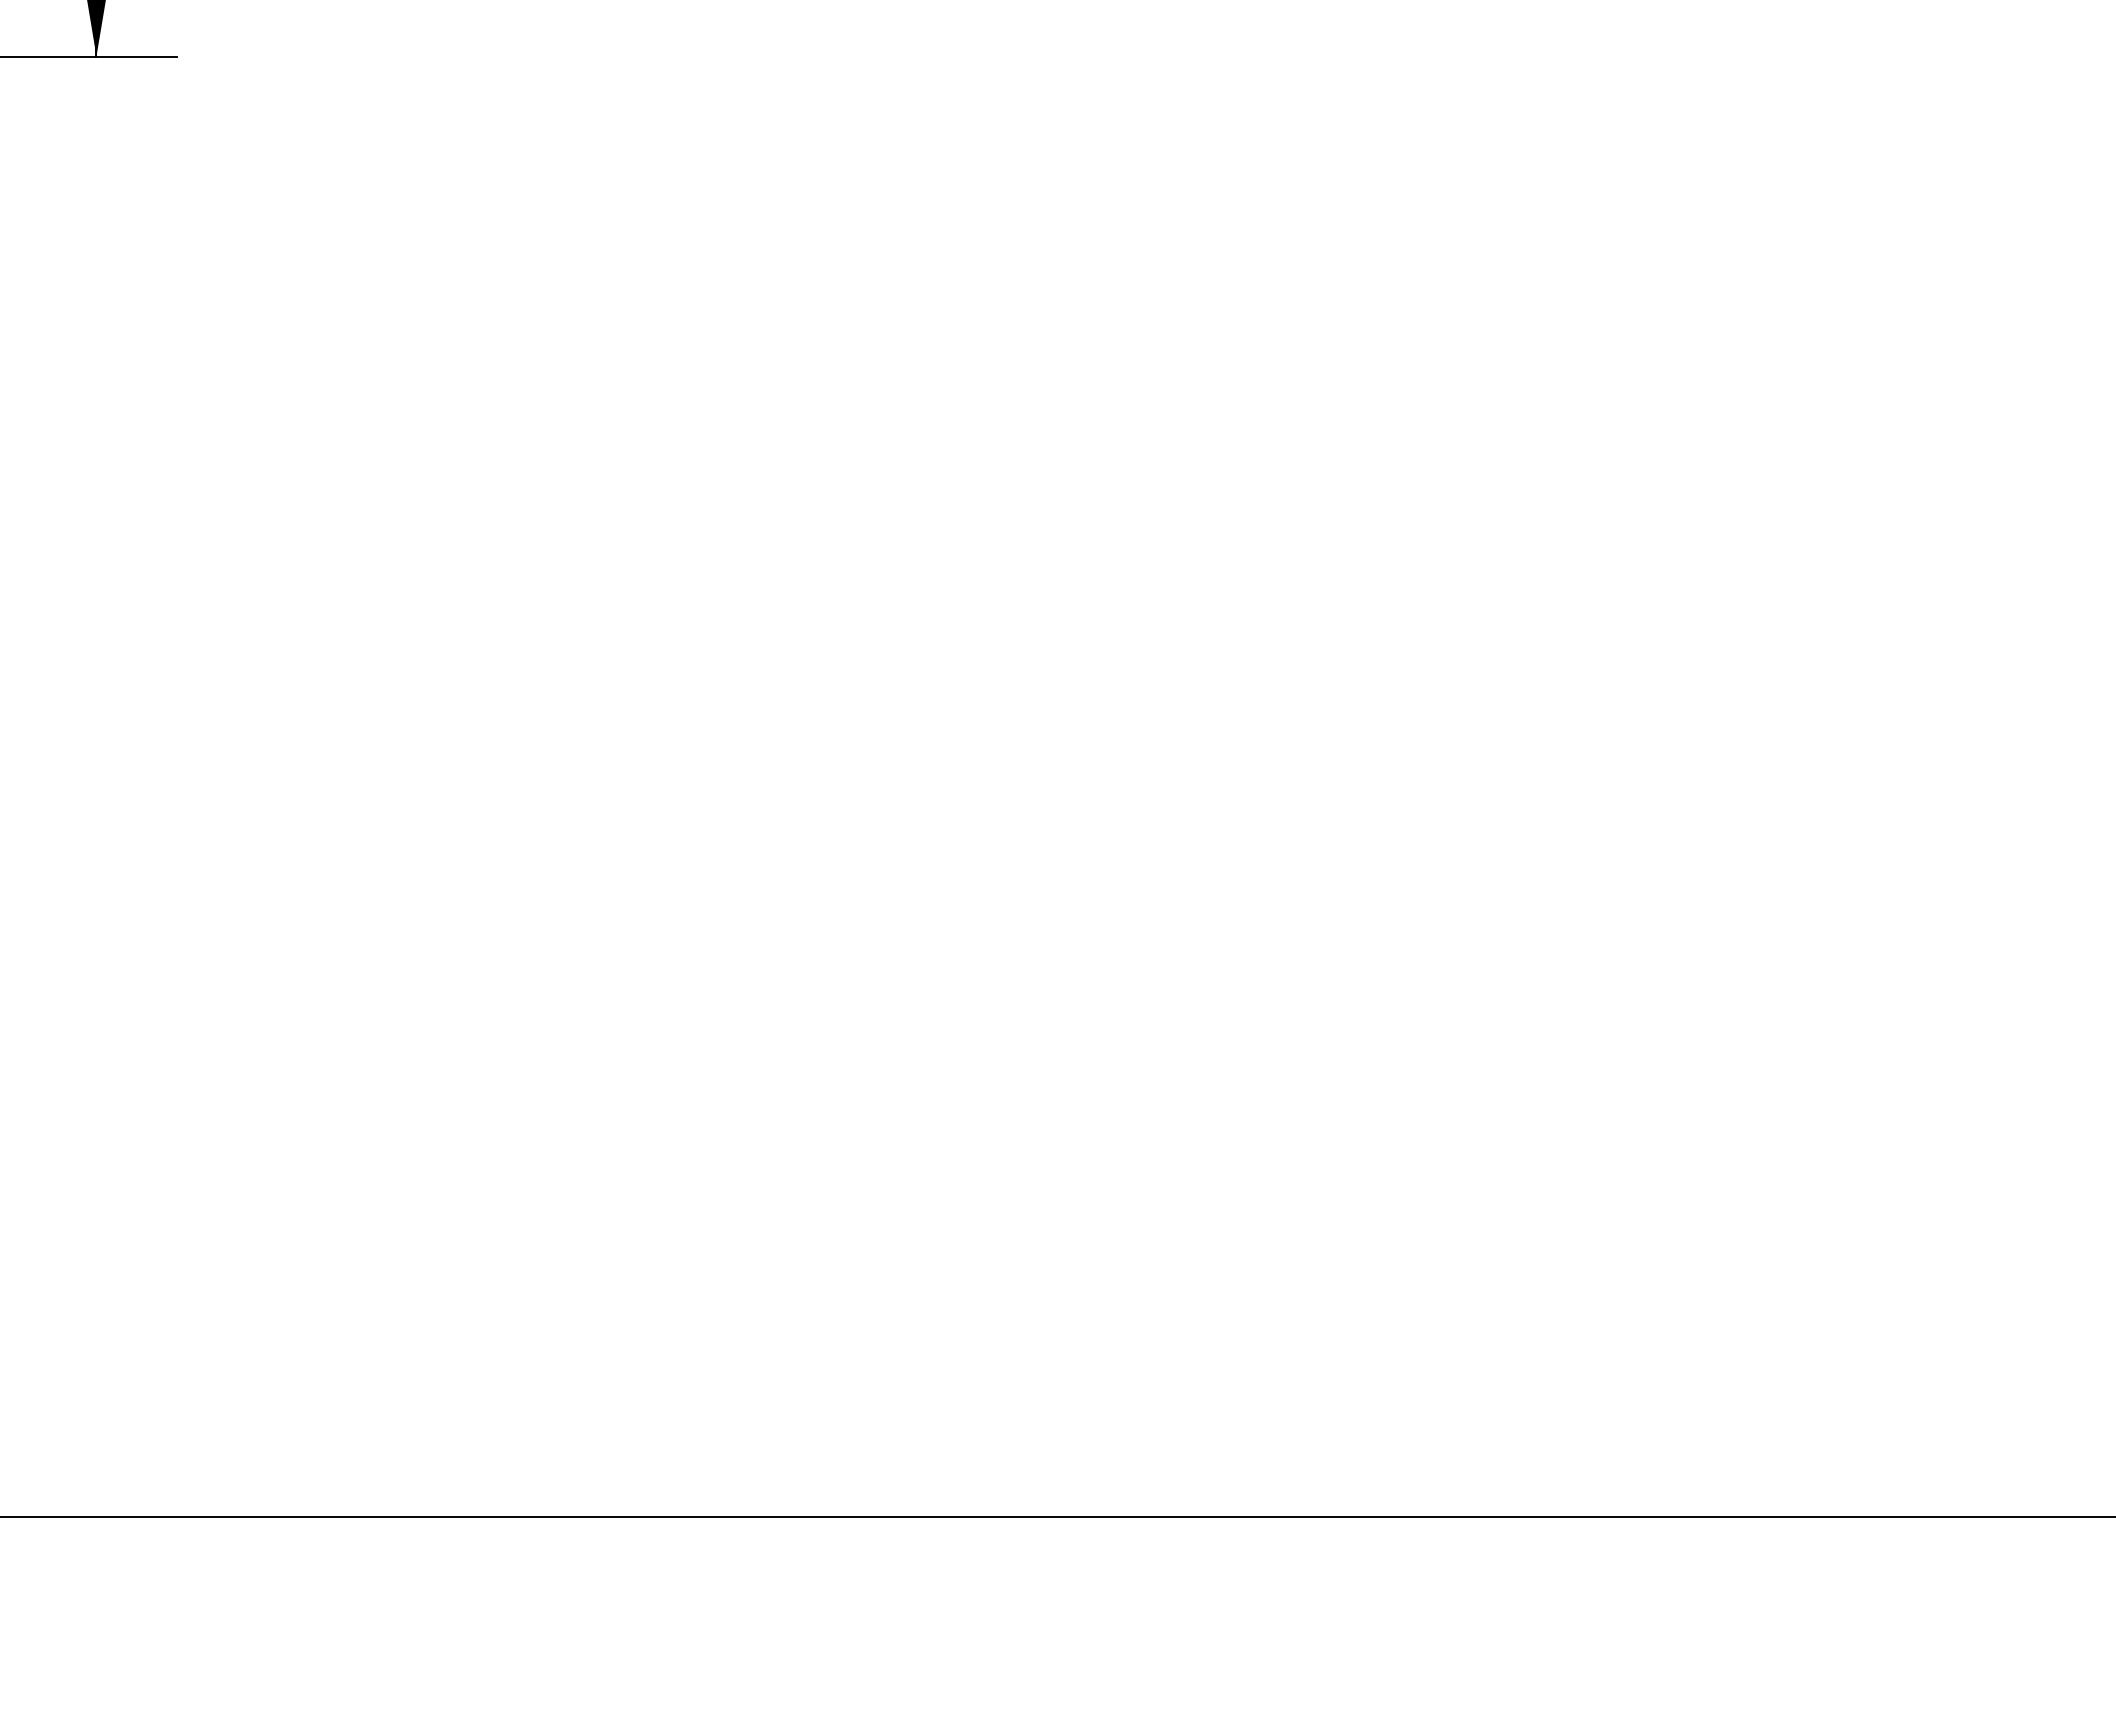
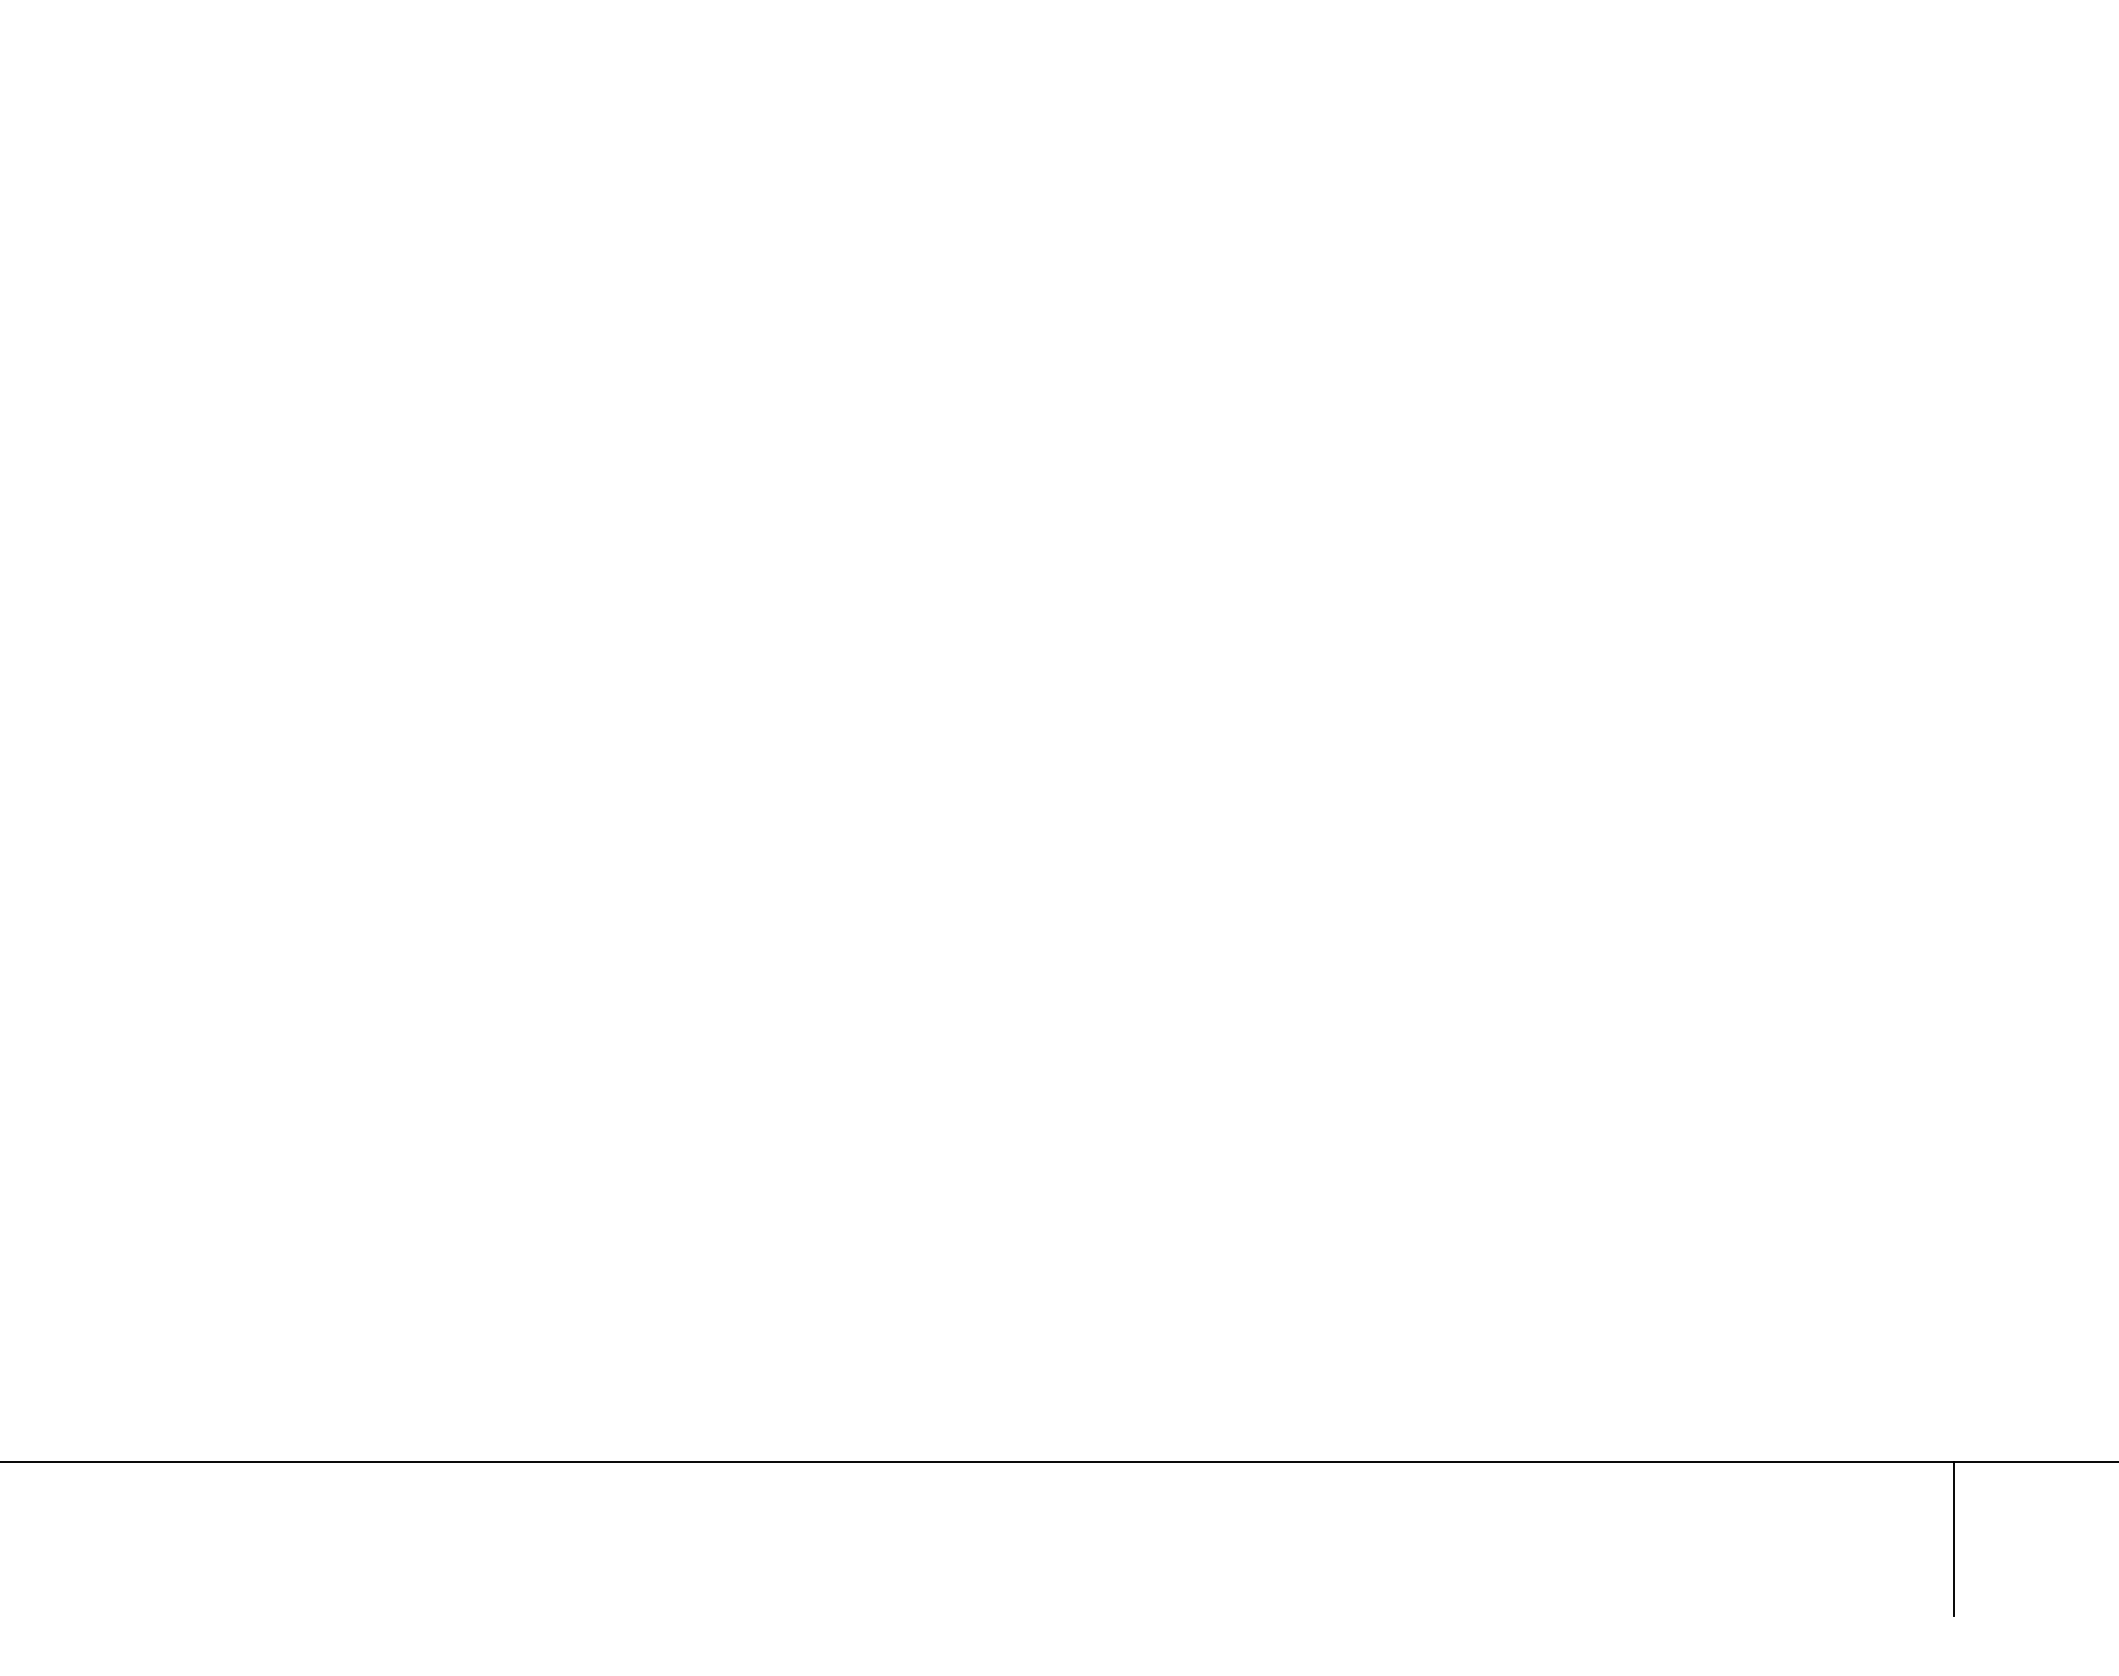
line: (1633, 1584) -> (1953, 1538), added

